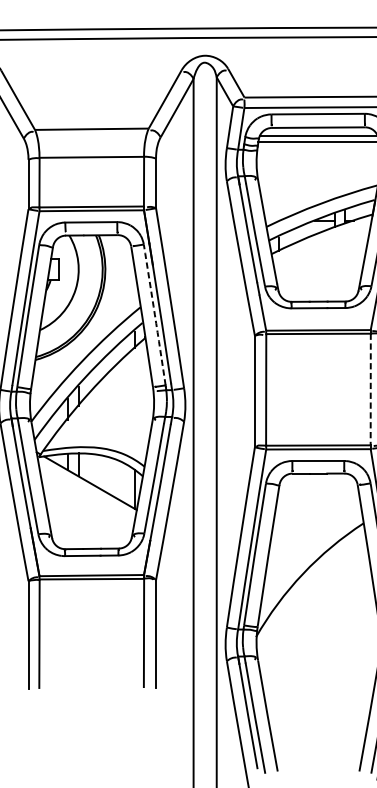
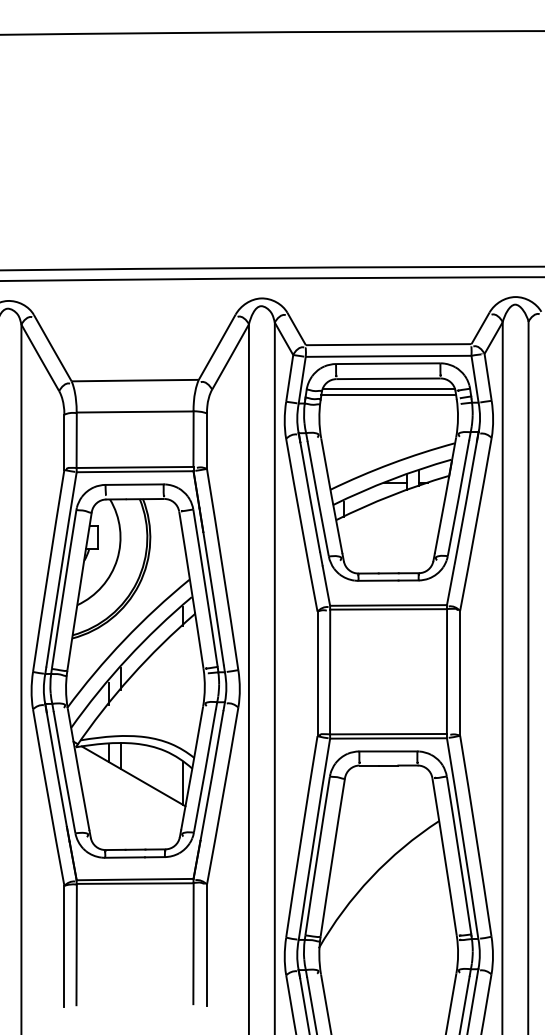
arc: (154, 315) -> (205, 588), dashed -> solid
line: (370, 390) -> (446, 672), dashed -> solid

